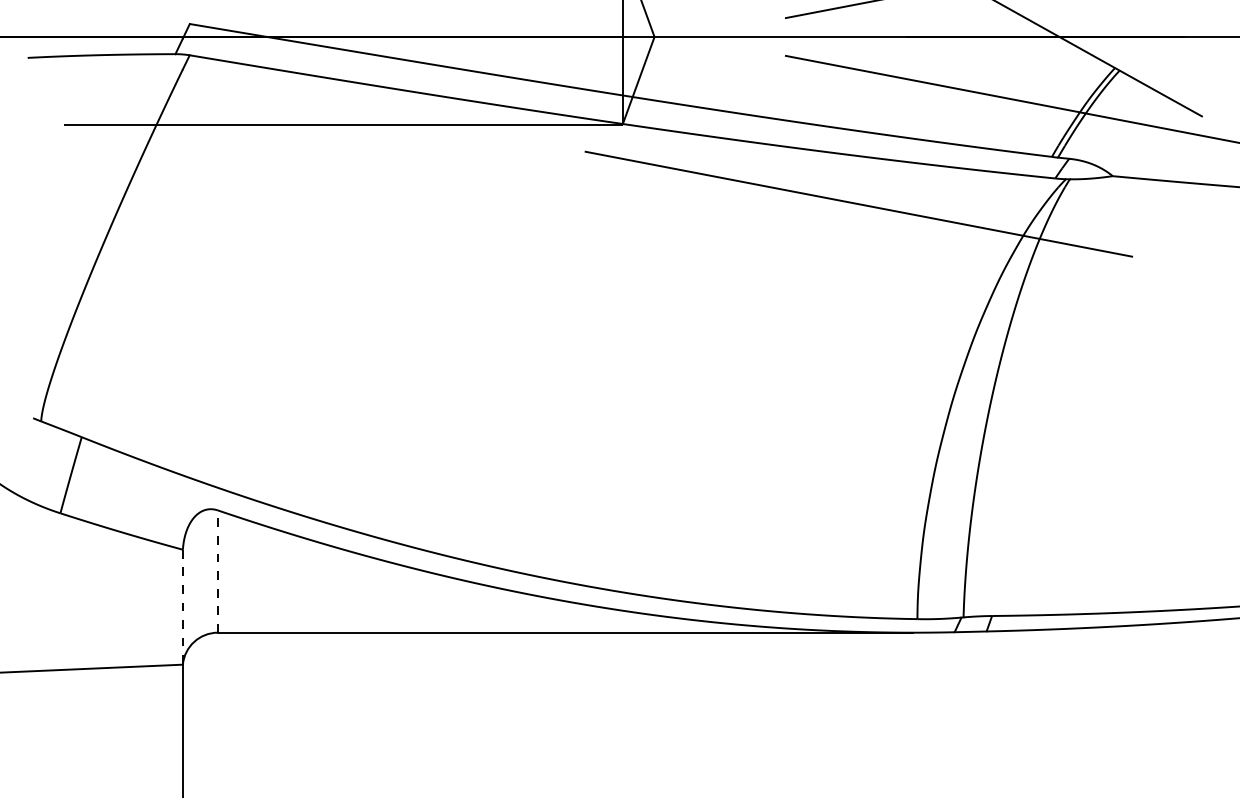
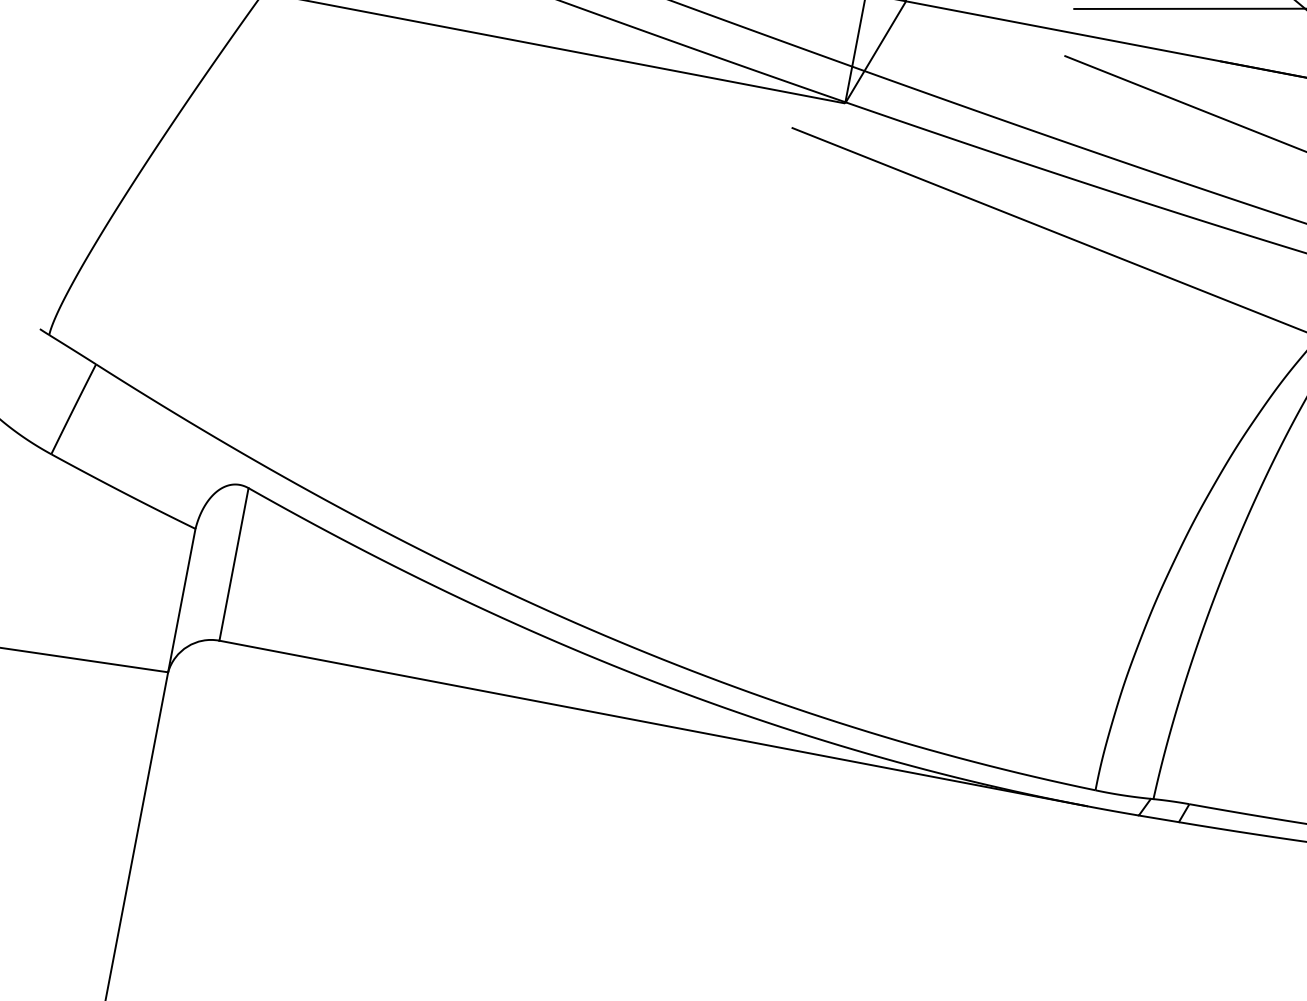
line: (217, 571) -> (233, 564), dashed -> solid
line: (182, 607) -> (181, 600), dashed -> solid

